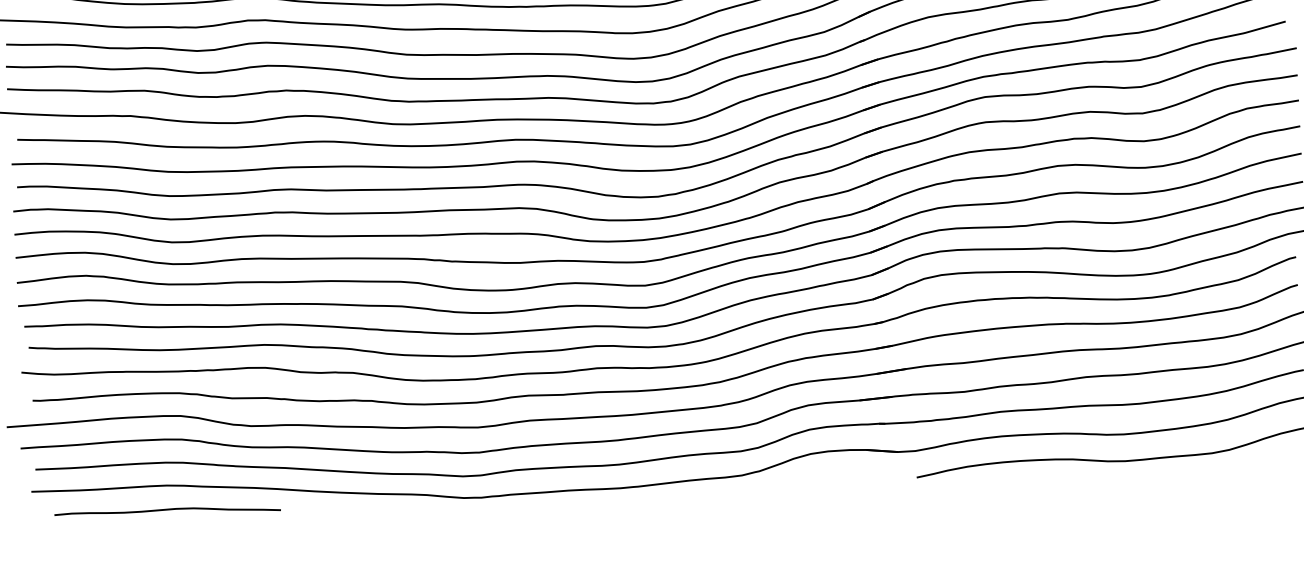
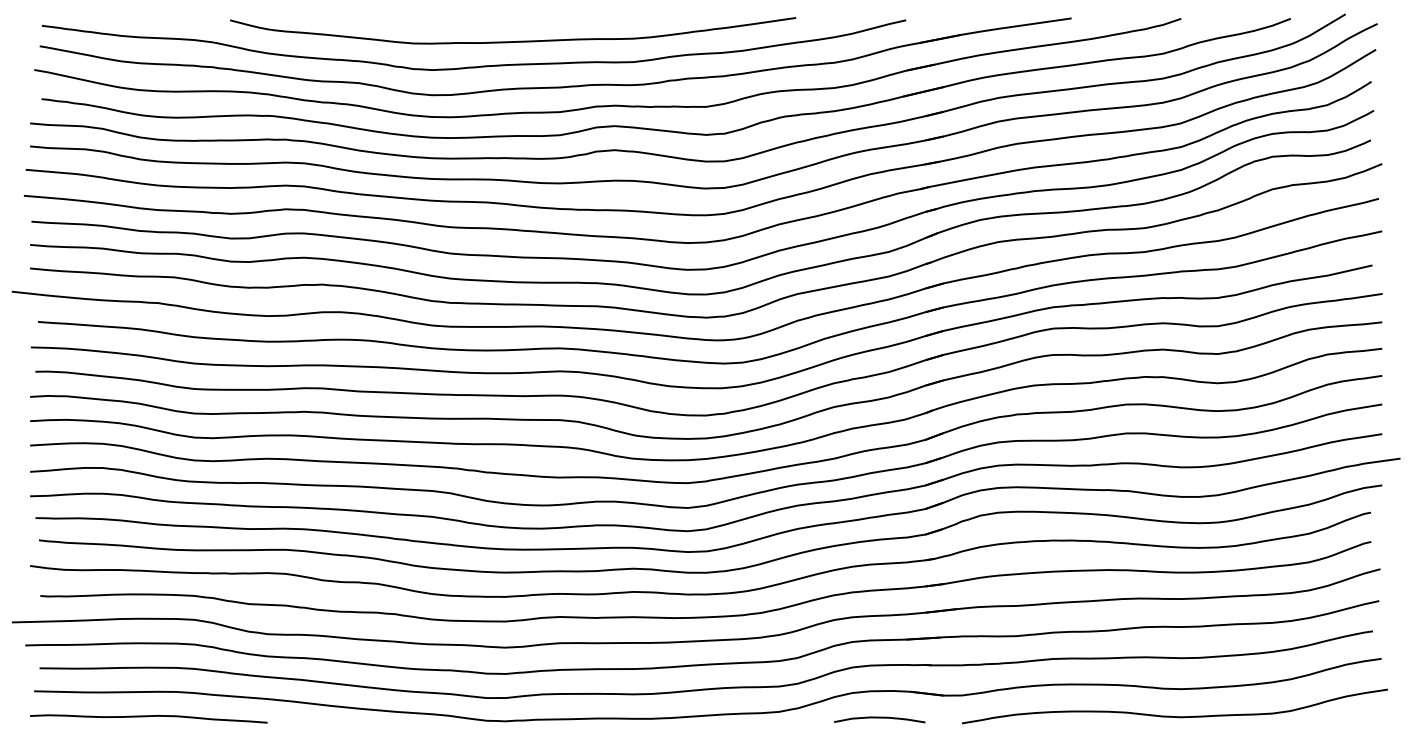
curve: (837, 476) -> (879, 718), added
curve: (166, 510) -> (147, 717), moved

